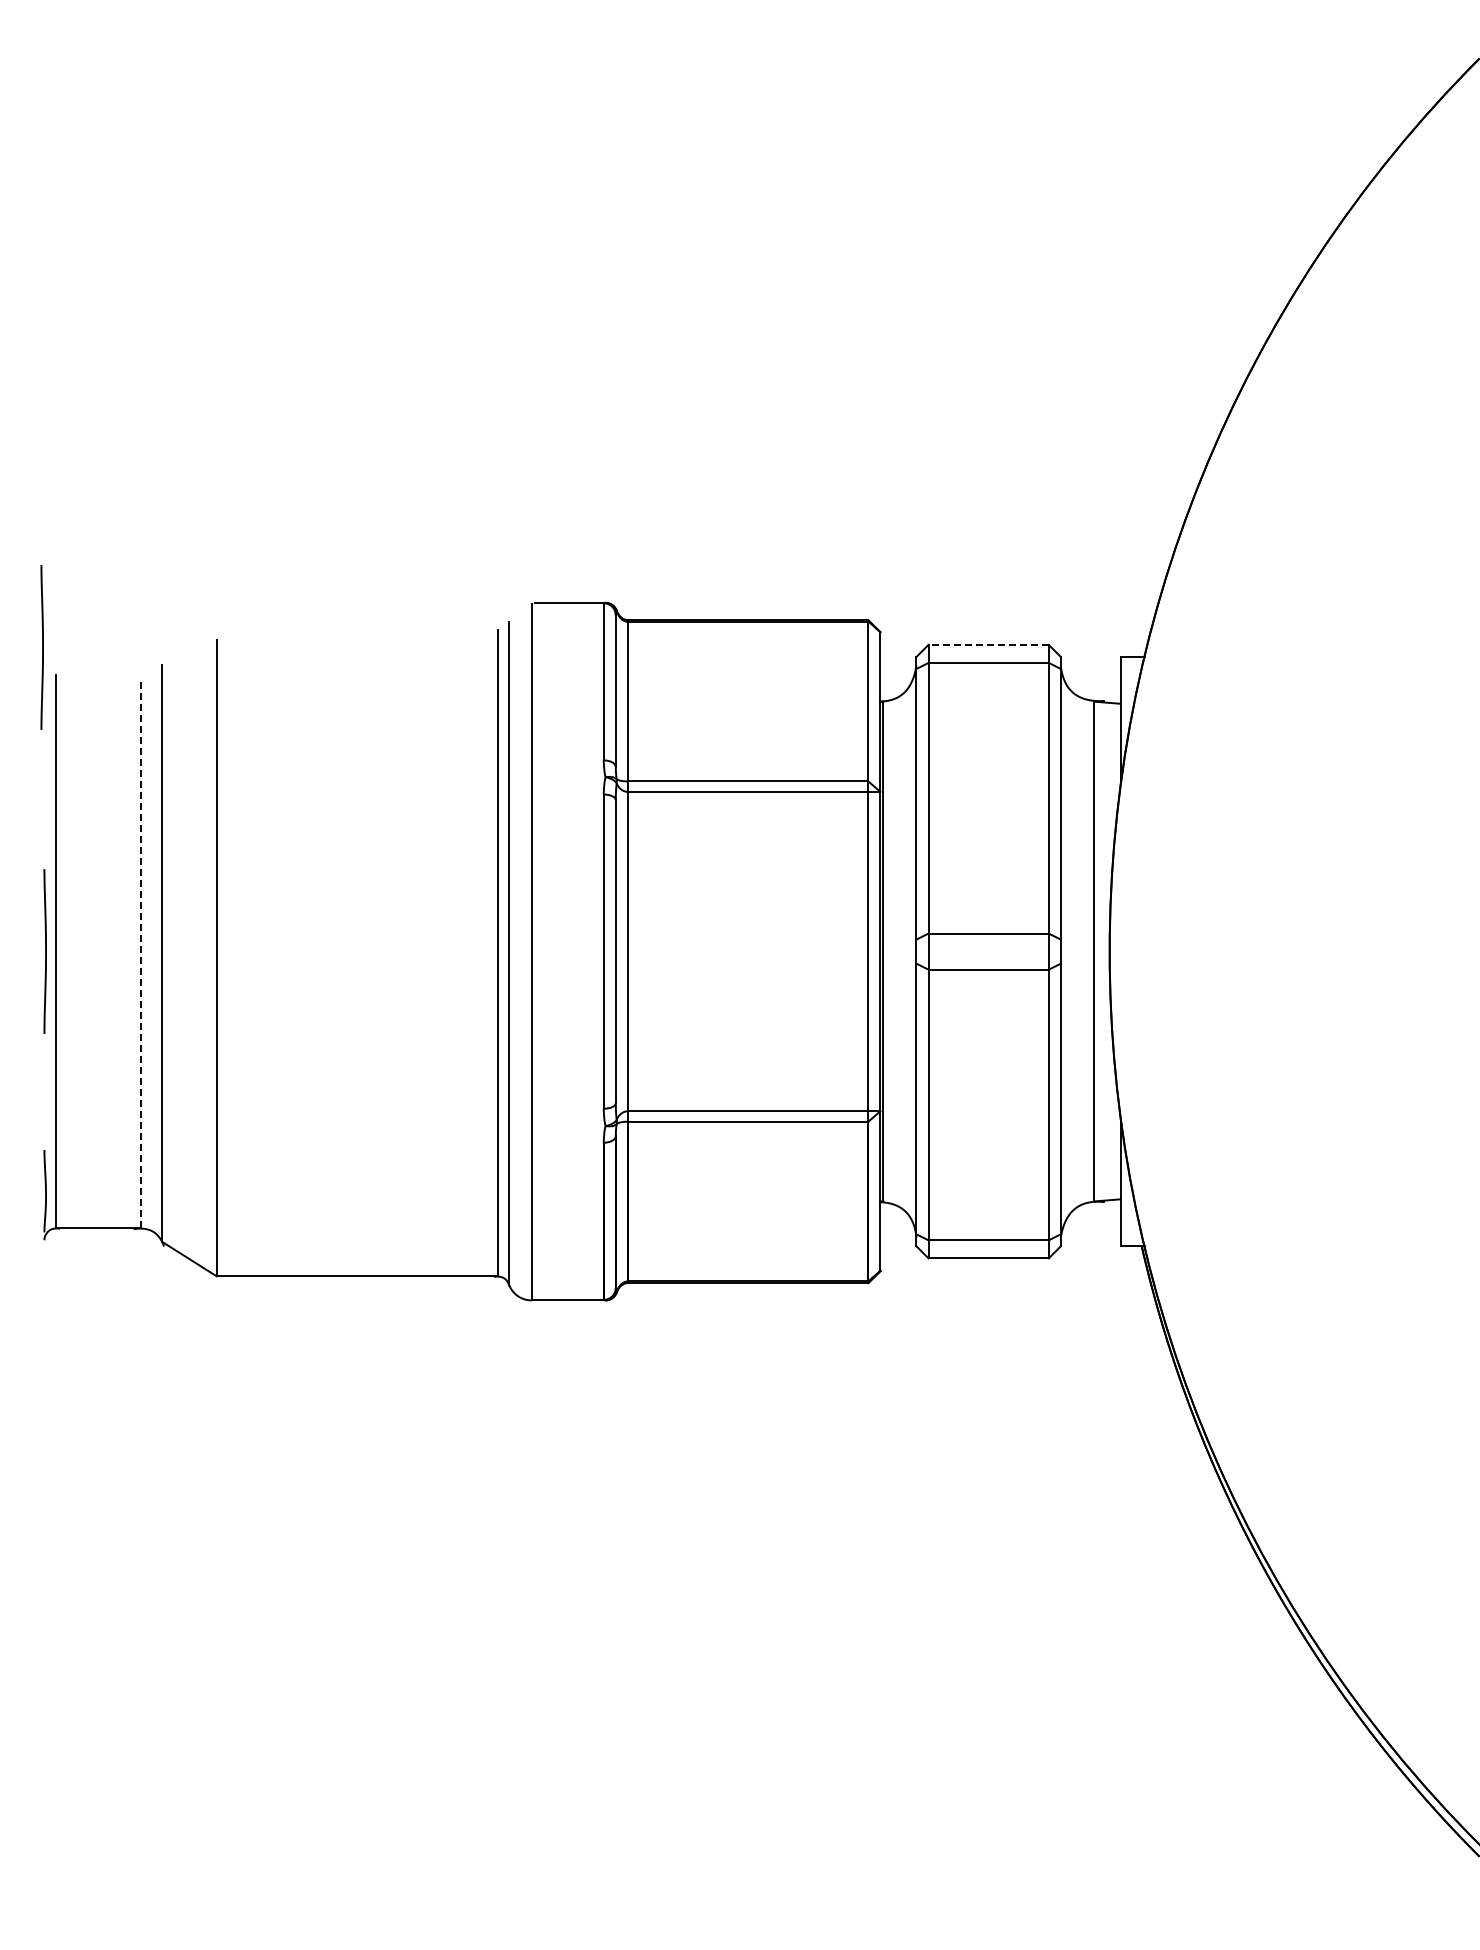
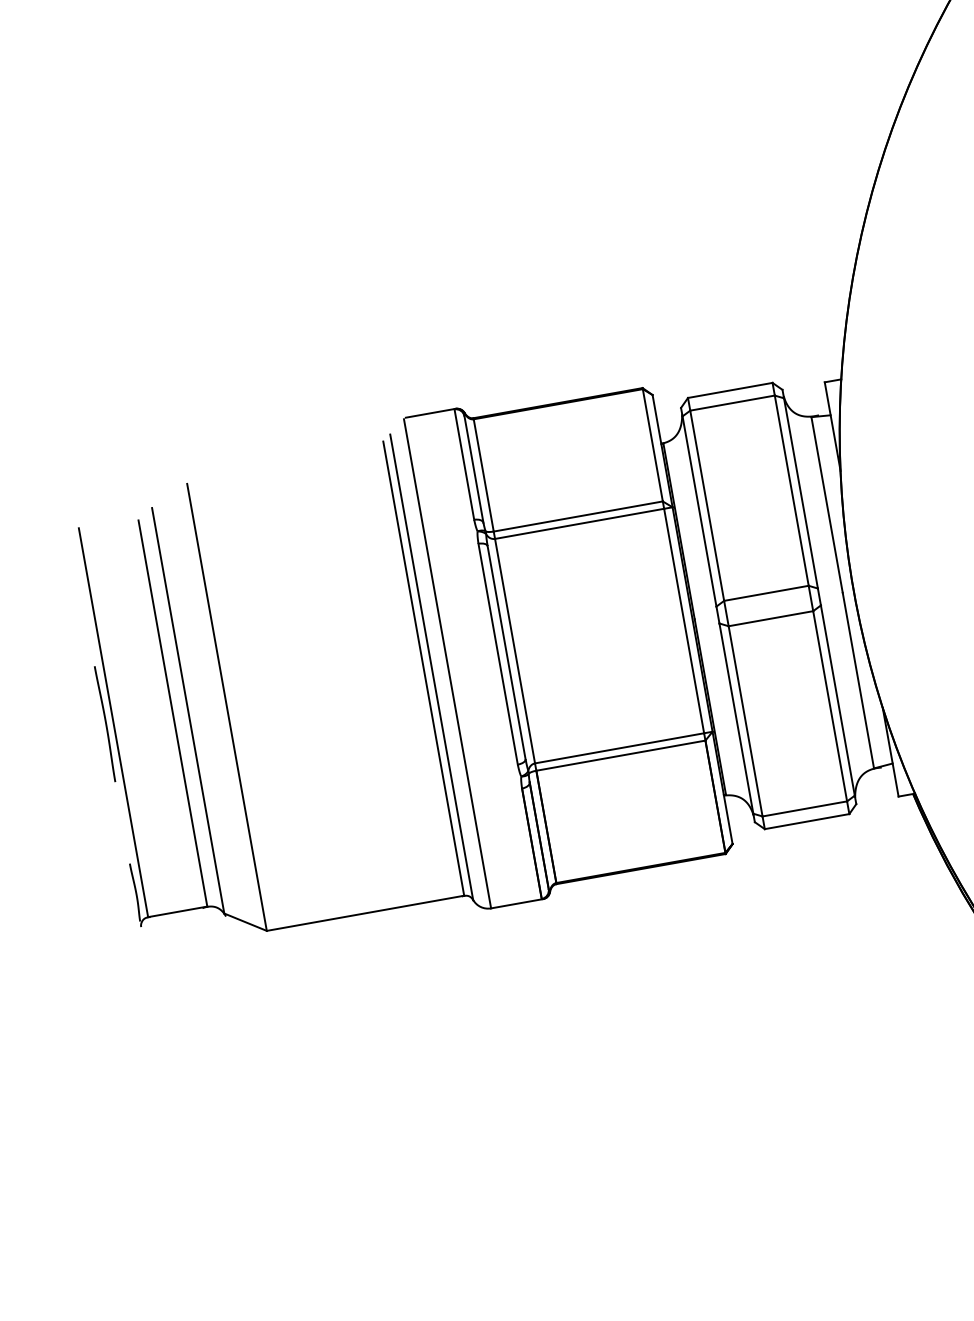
line: (988, 644) -> (730, 390), dashed -> solid
line: (42, 647) -> (65, 510), removed
line: (140, 953) -> (172, 713), dashed -> solid

